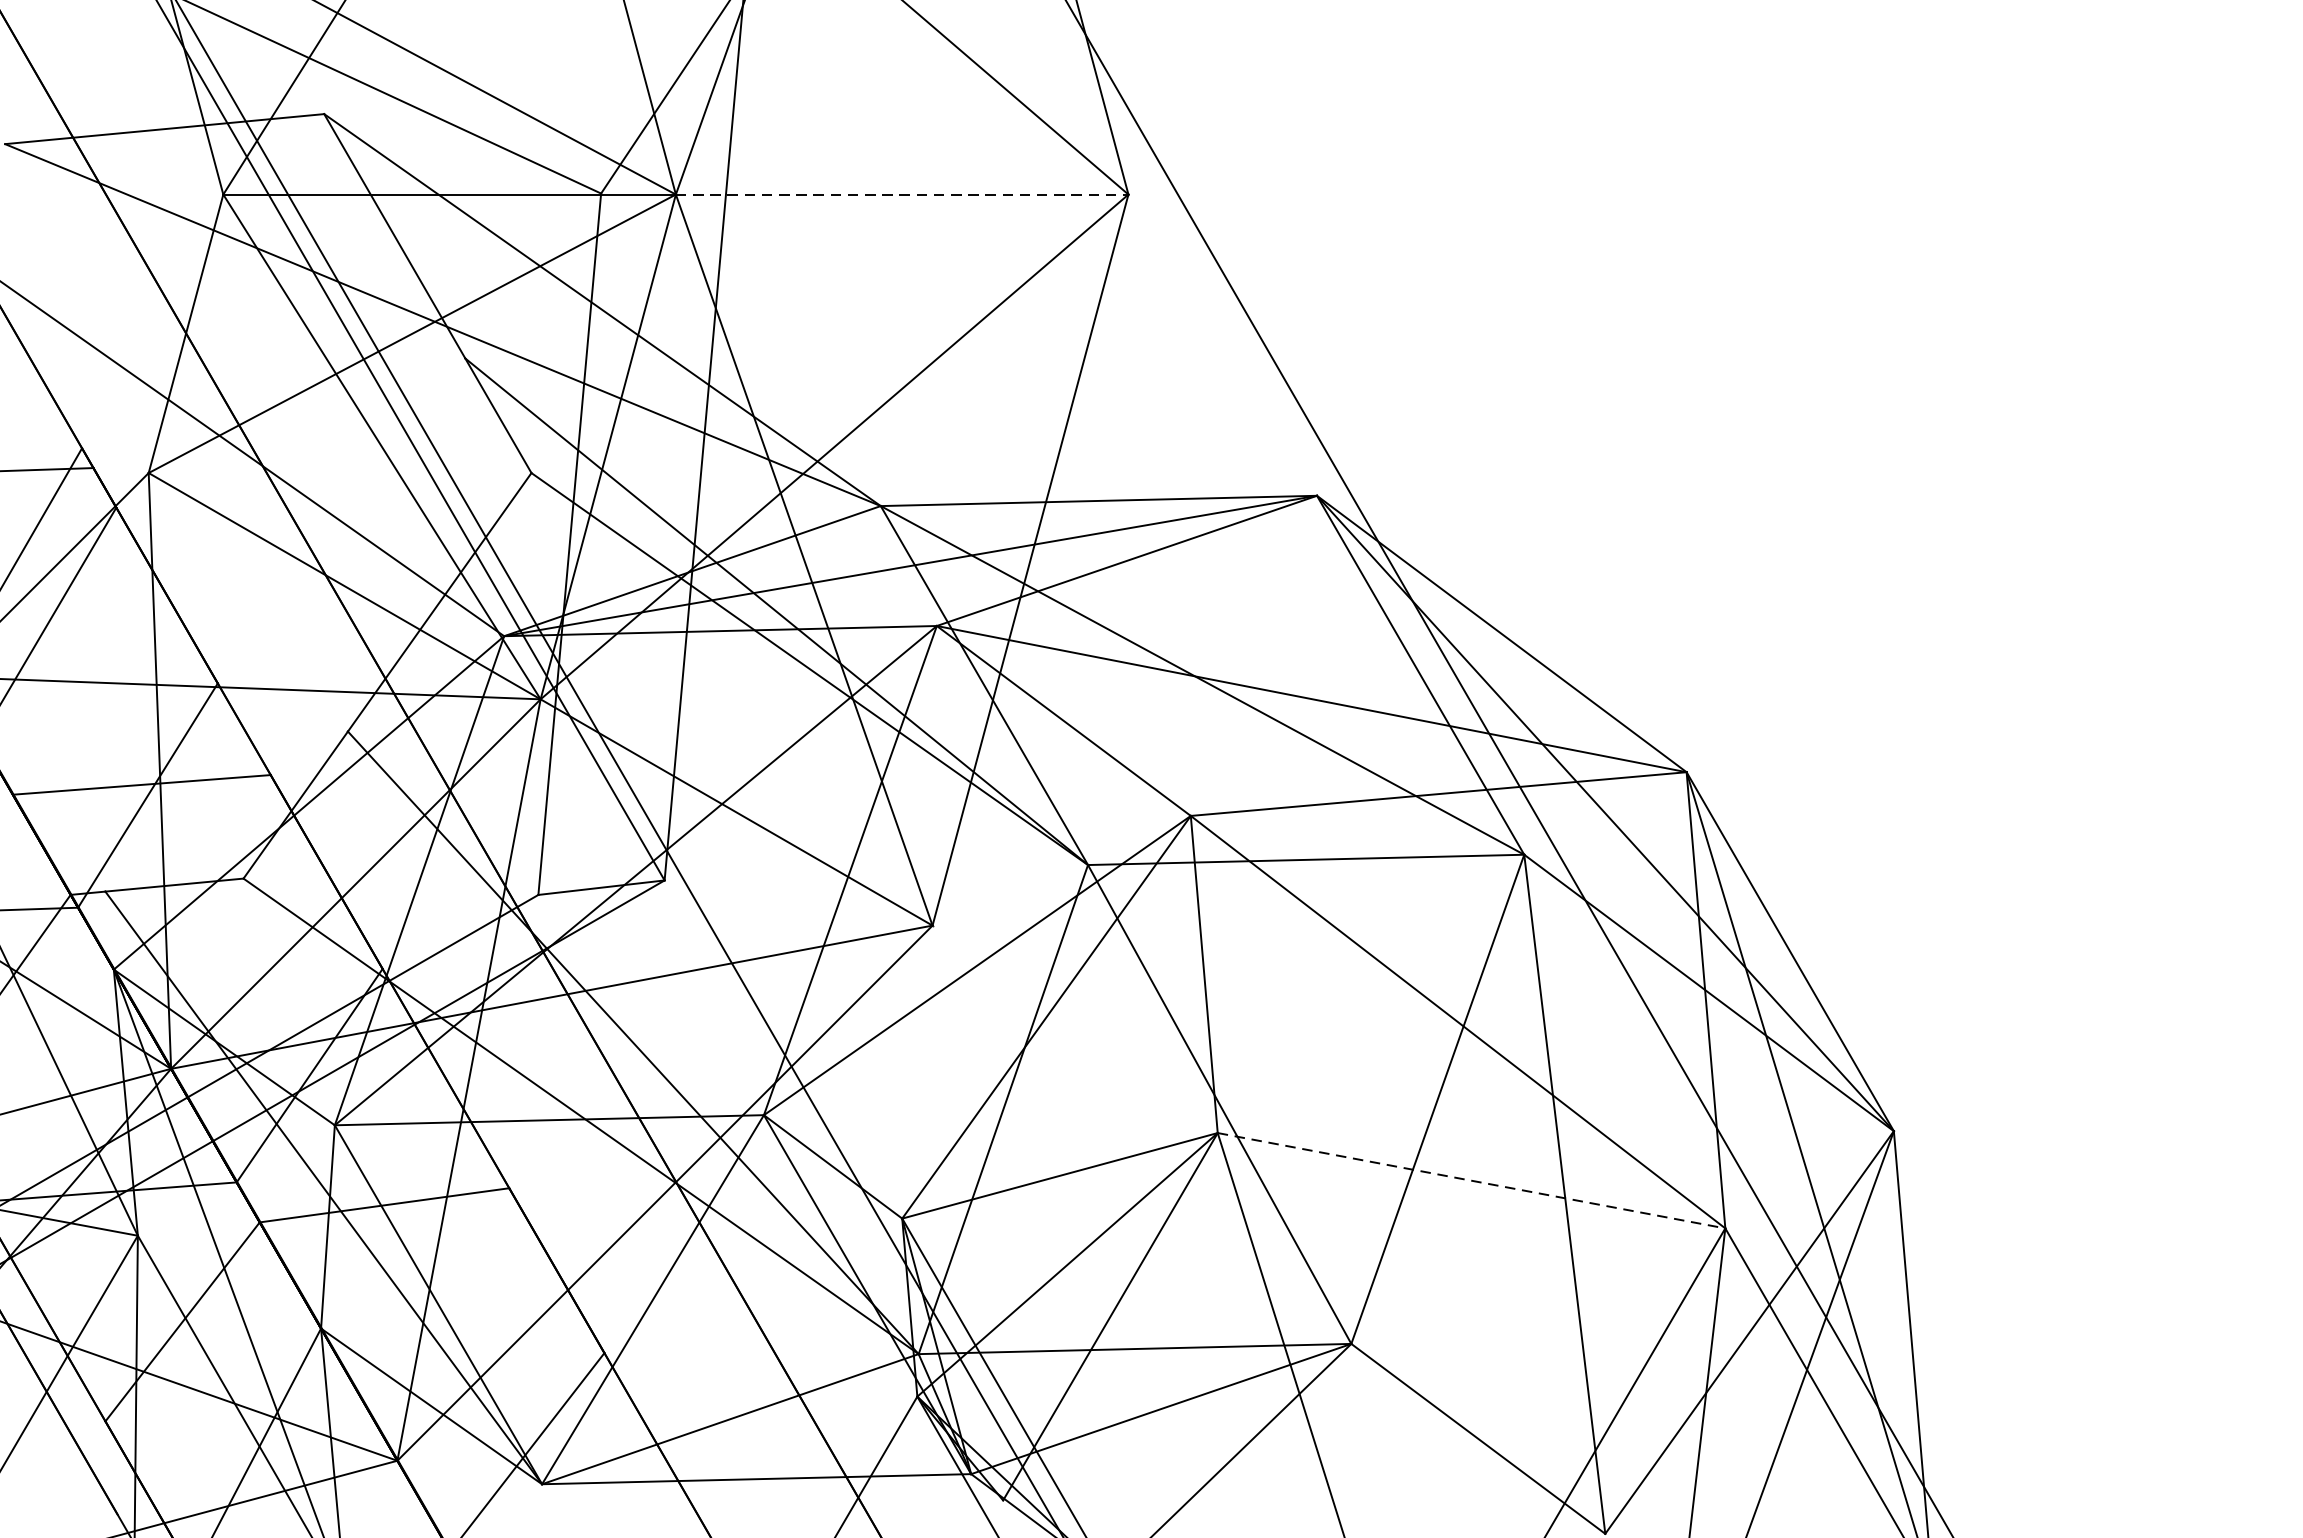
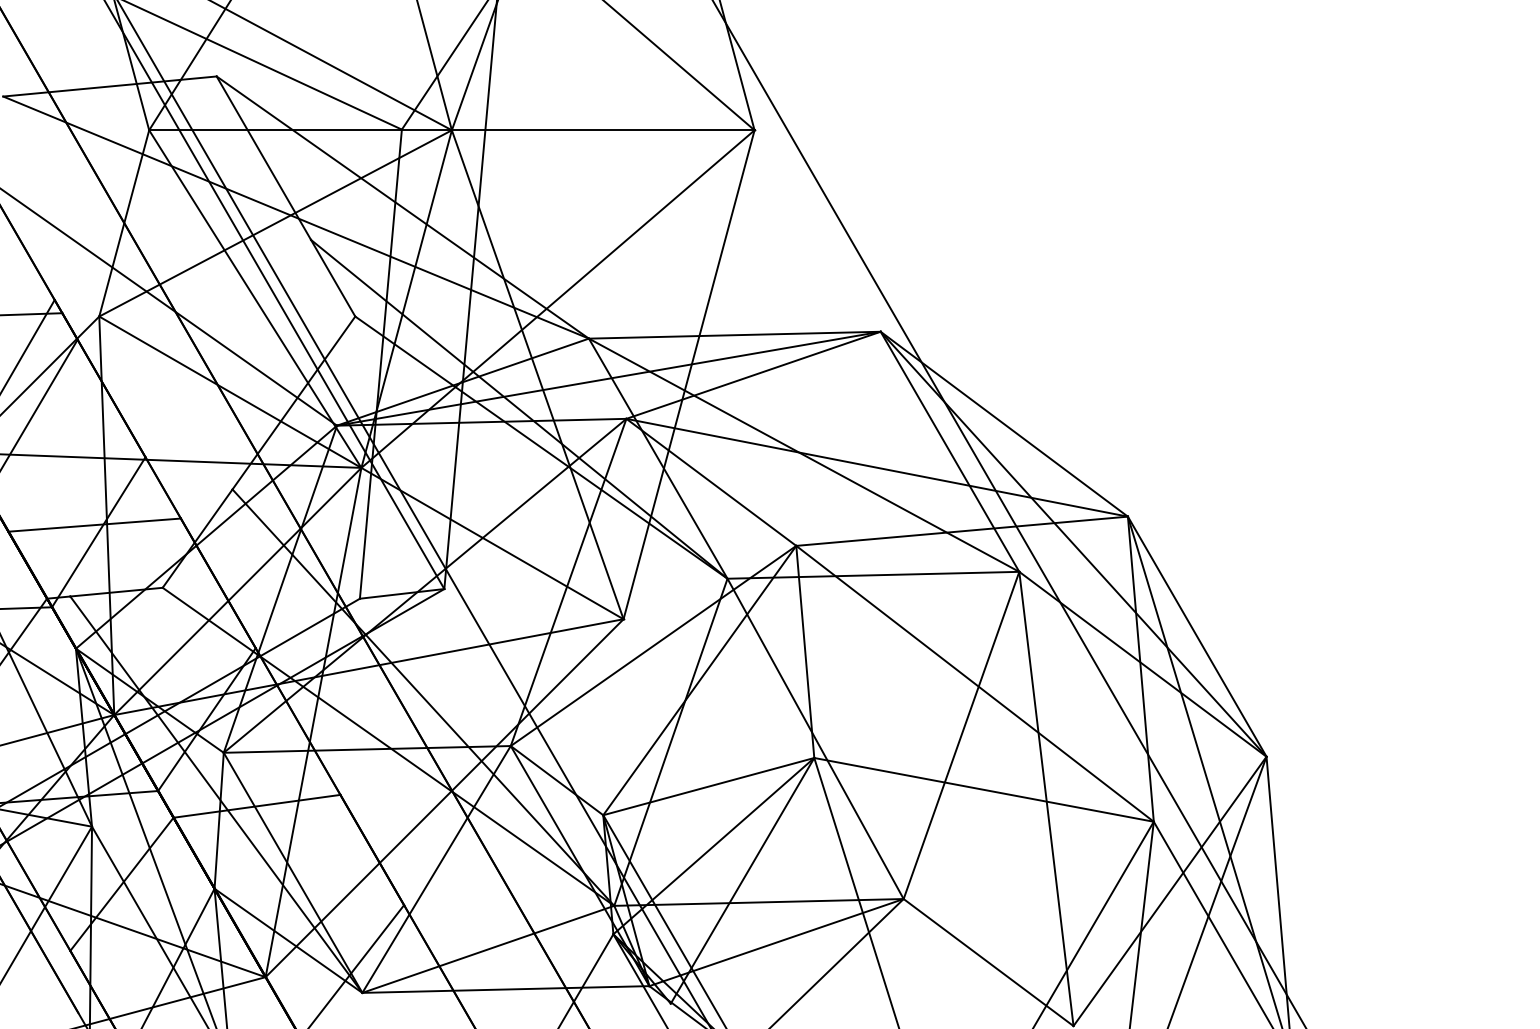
line: (902, 194) -> (603, 130), dashed -> solid
line: (1472, 1180) -> (984, 789), dashed -> solid

